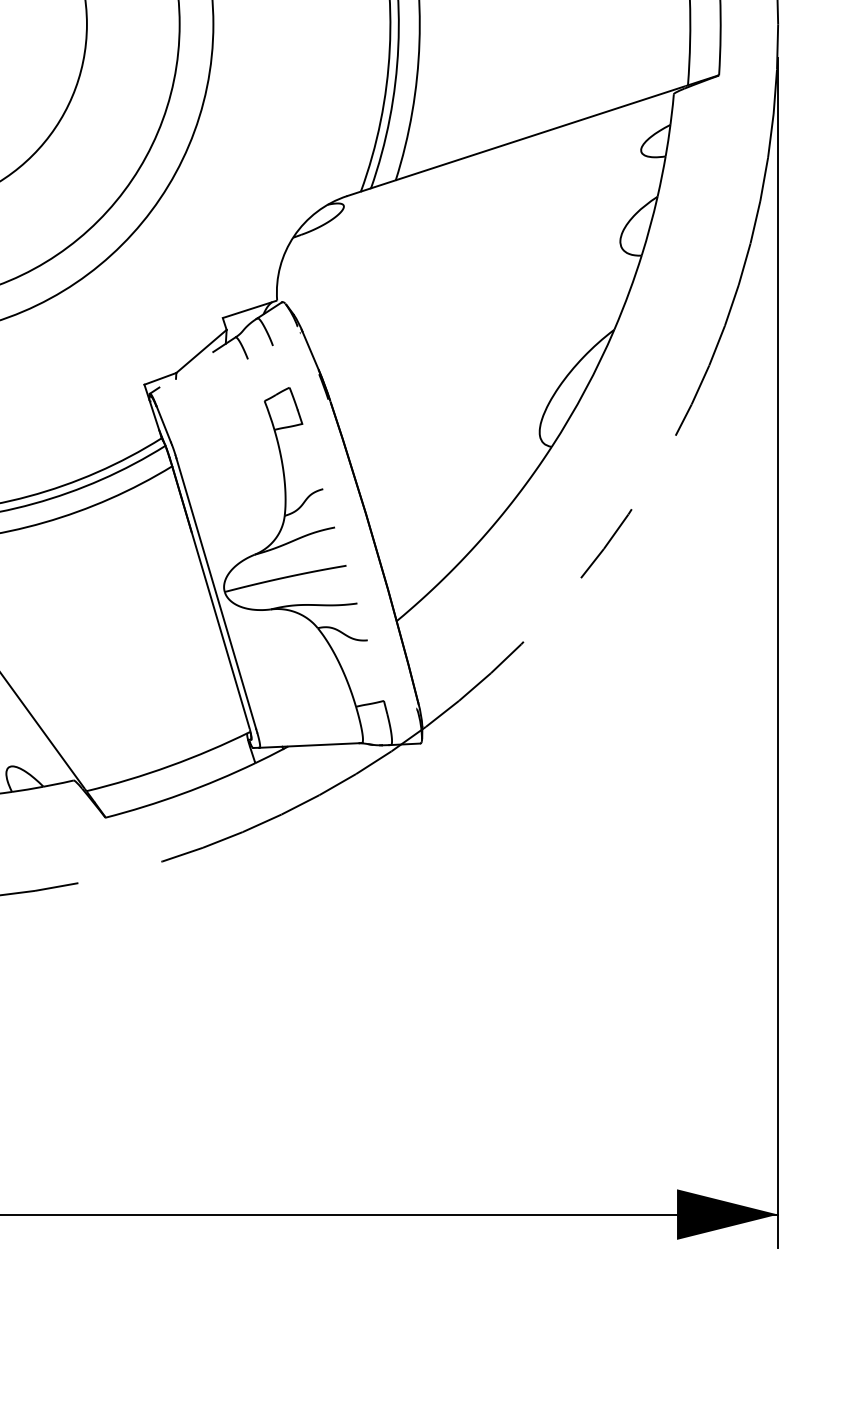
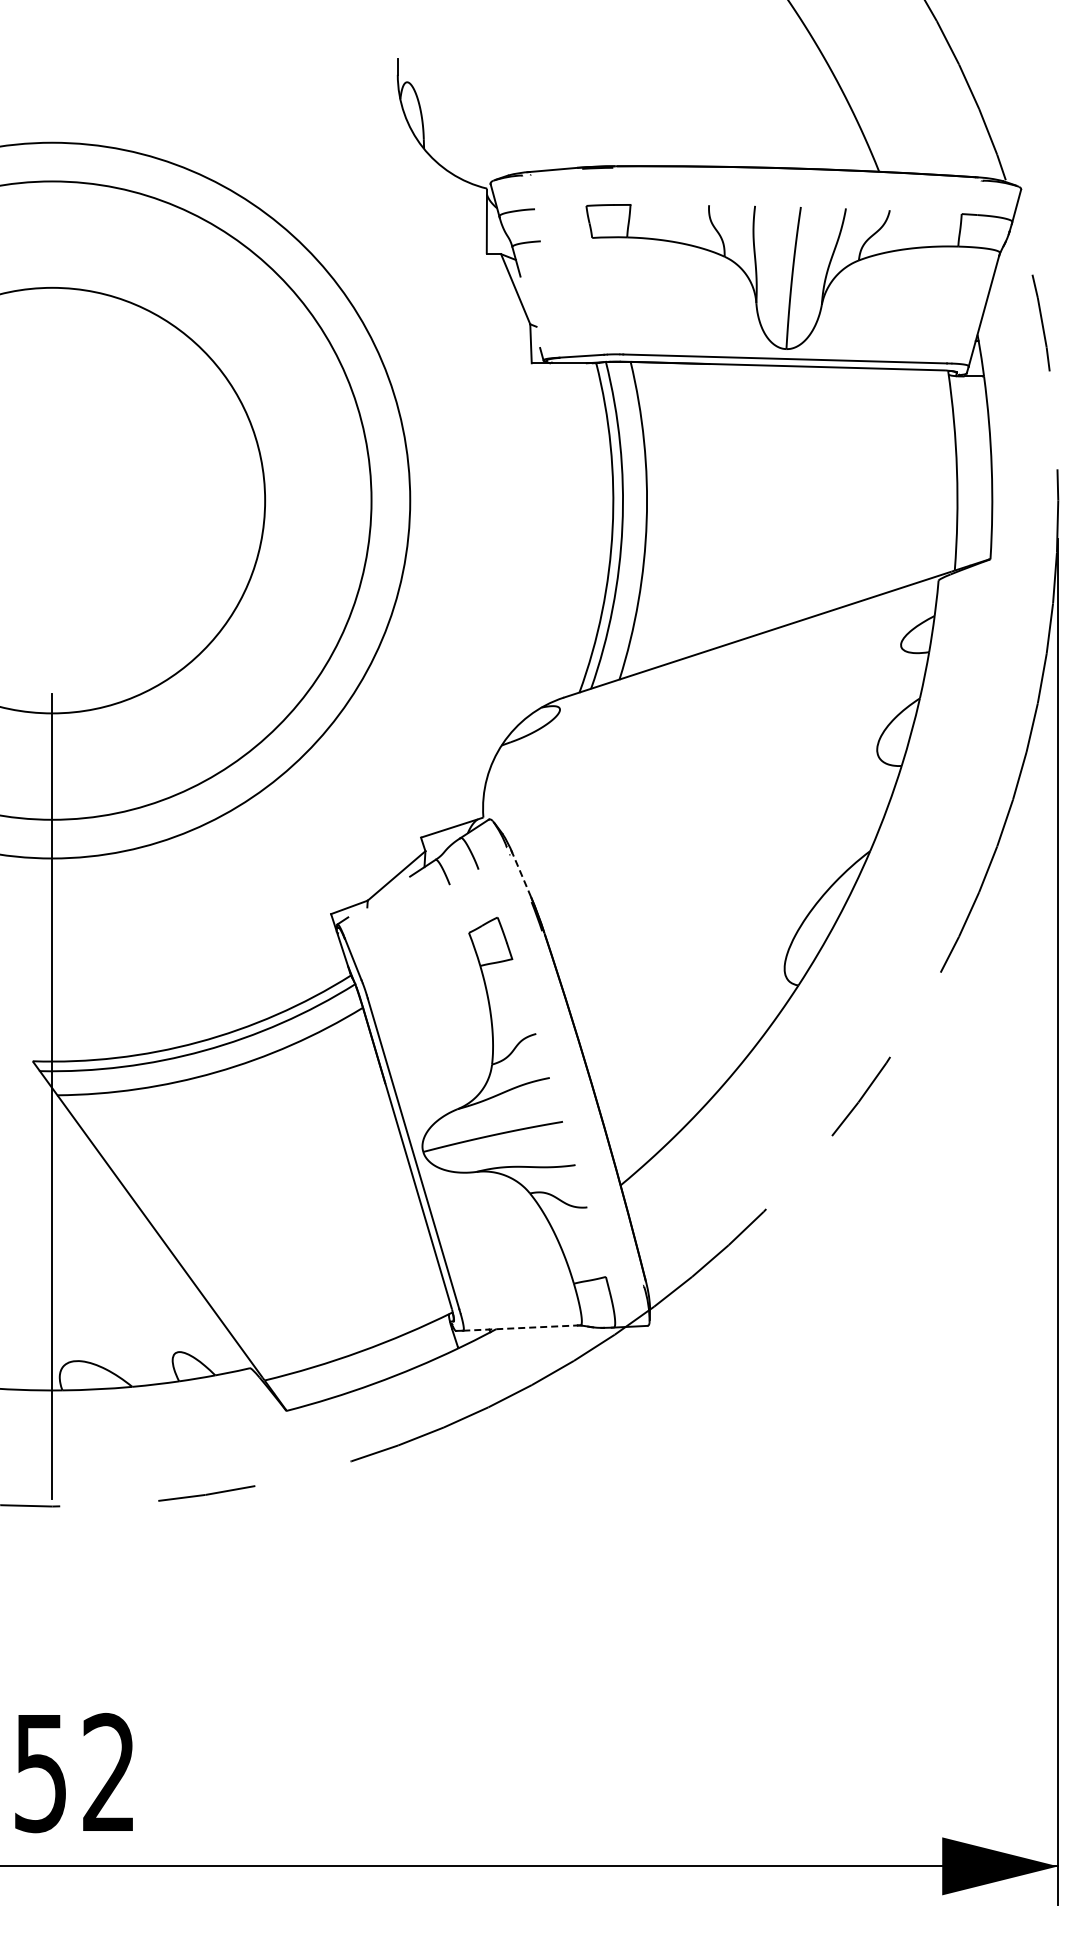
line: (310, 351) -> (521, 875), solid -> dashed
line: (310, 745) -> (521, 1328), solid -> dashed

